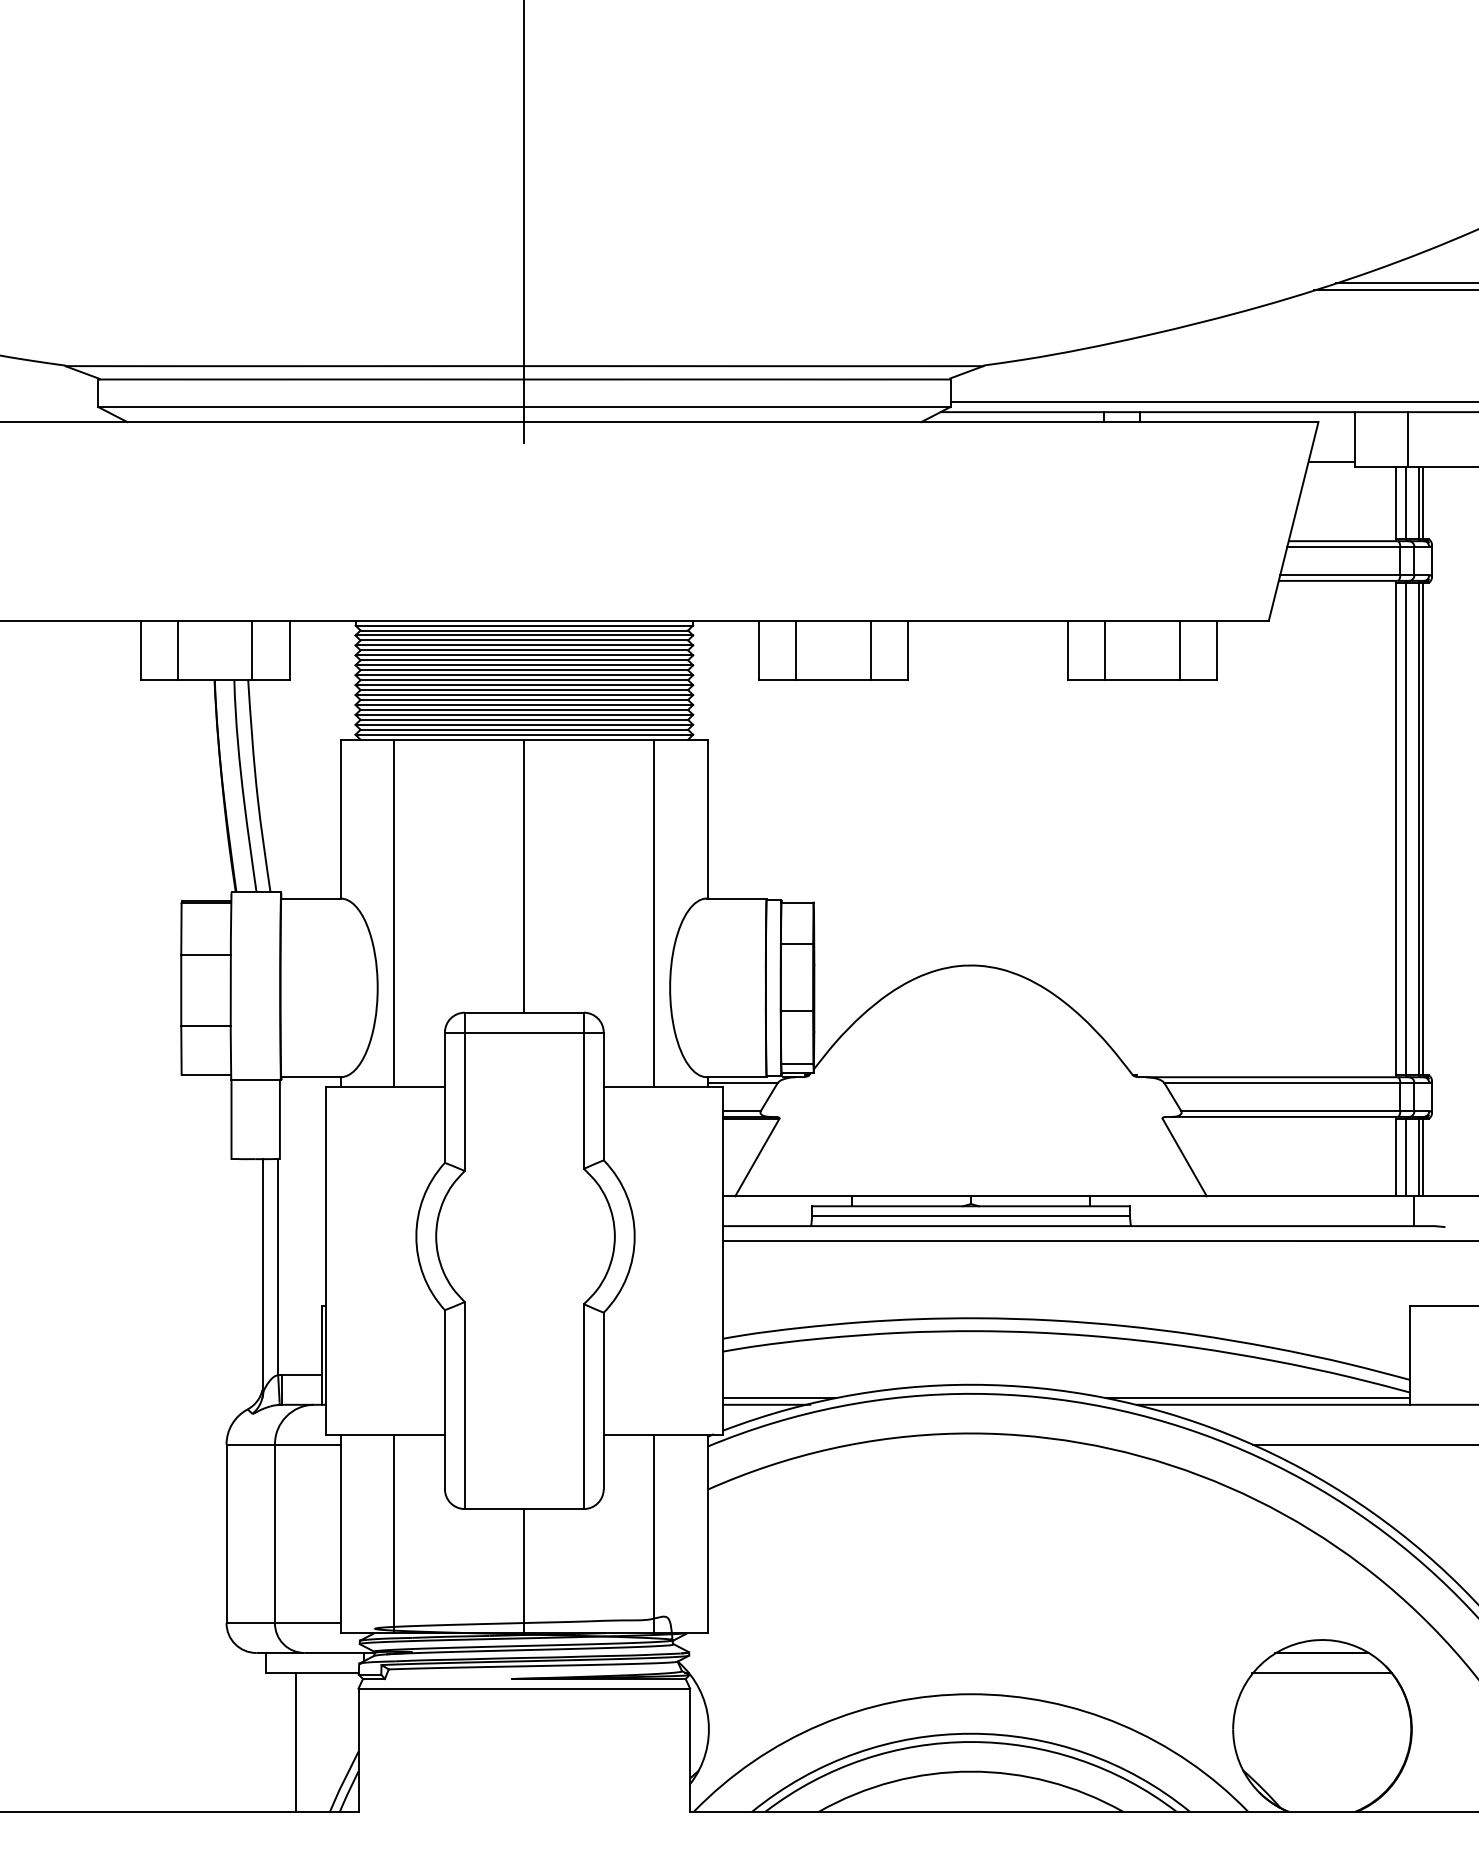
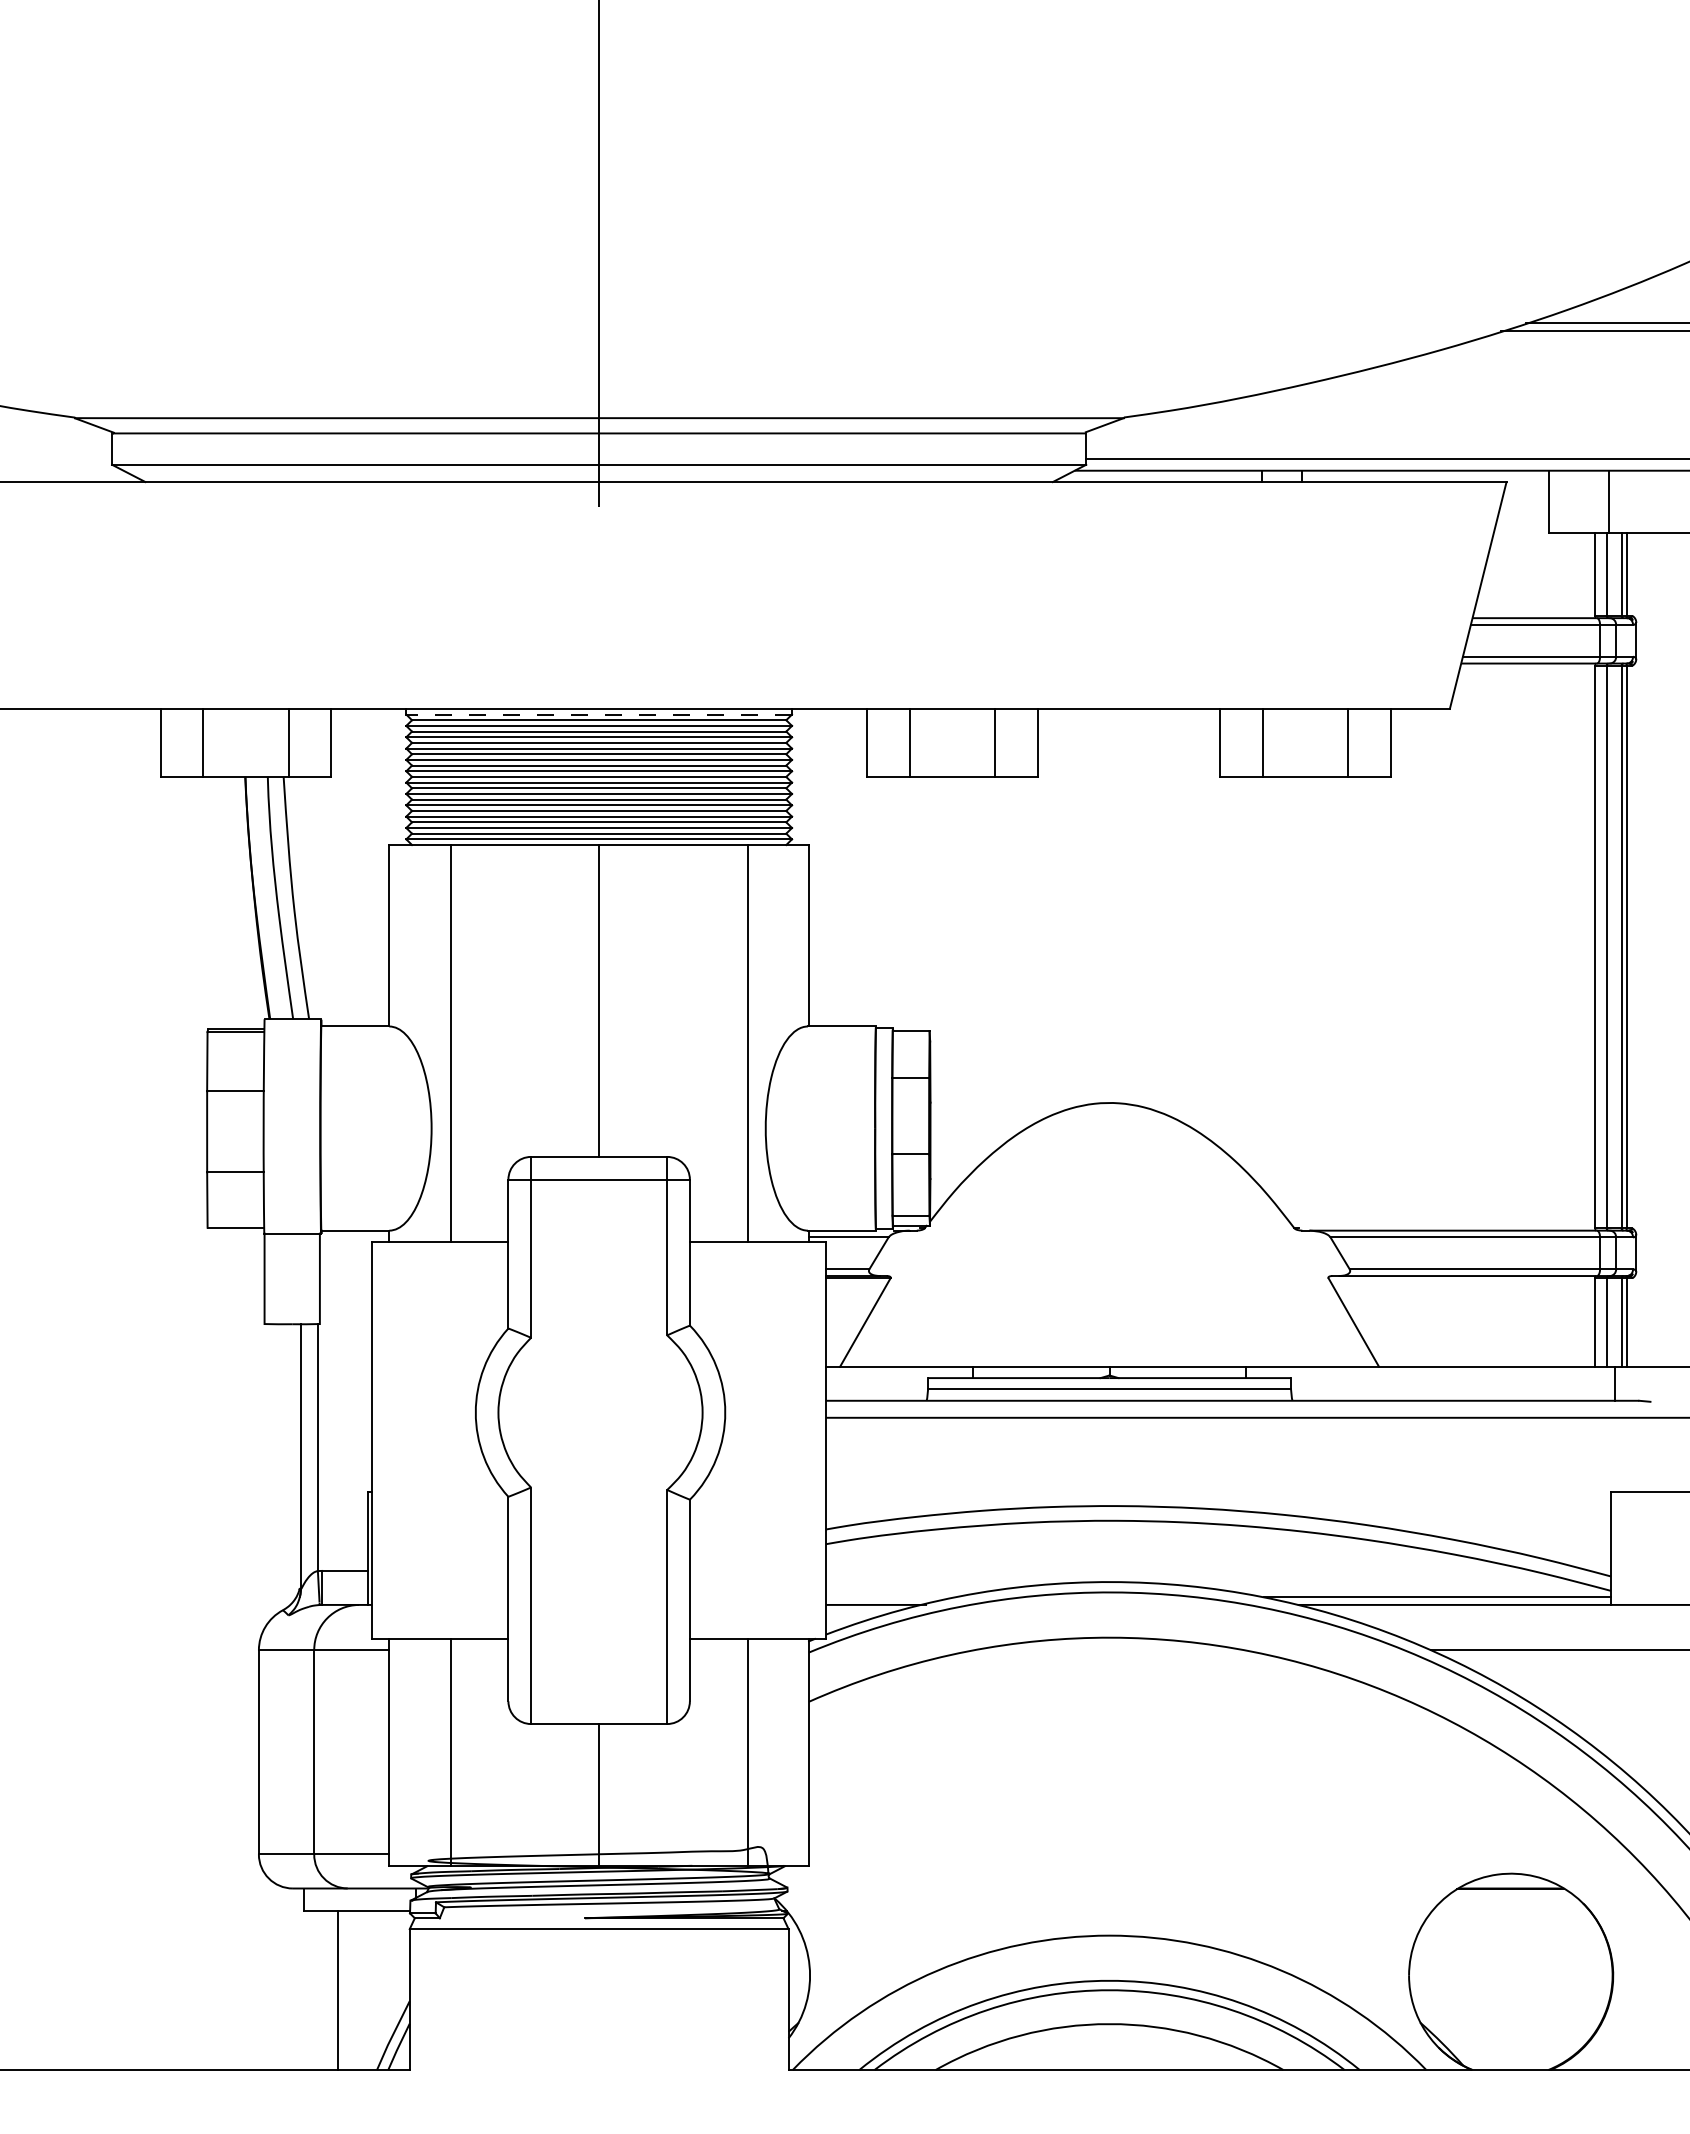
line: (1331, 461) -> (1521, 527), removed
line: (524, 625) -> (599, 714), solid -> dashed
line: (779, 1398) -> (890, 1597), removed
line: (1321, 1673) -> (1510, 1911), removed

